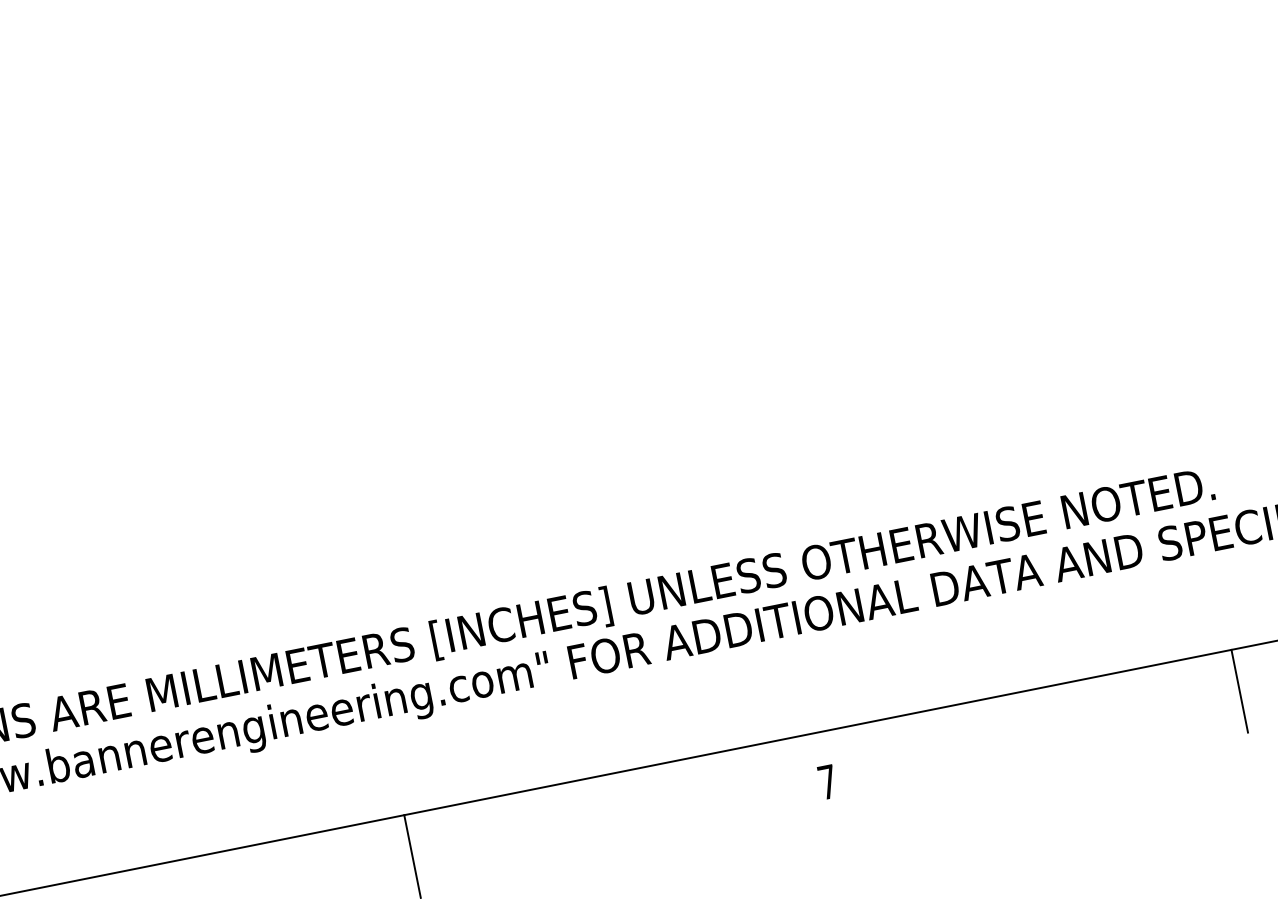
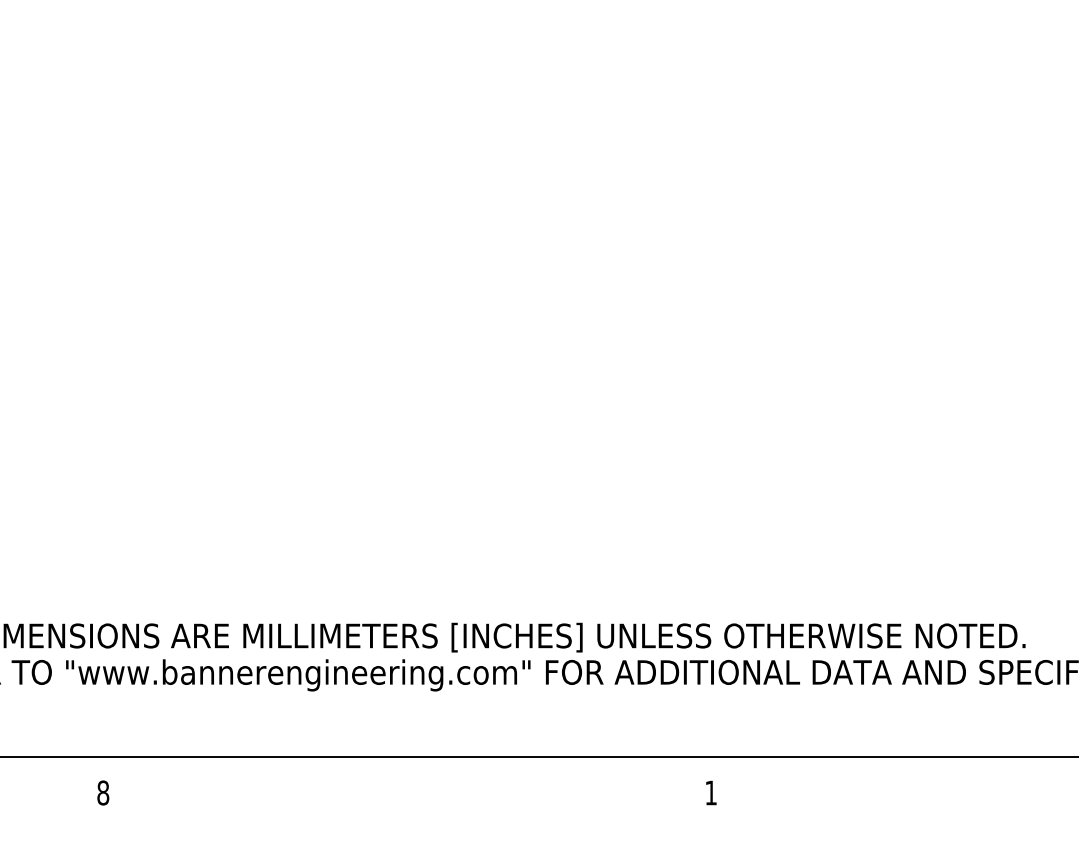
line: (1240, 690) -> (1015, 786), removed
text: (826, 781) -> (710, 792), 7 -> 1
line: (412, 855) -> (407, 786), removed

